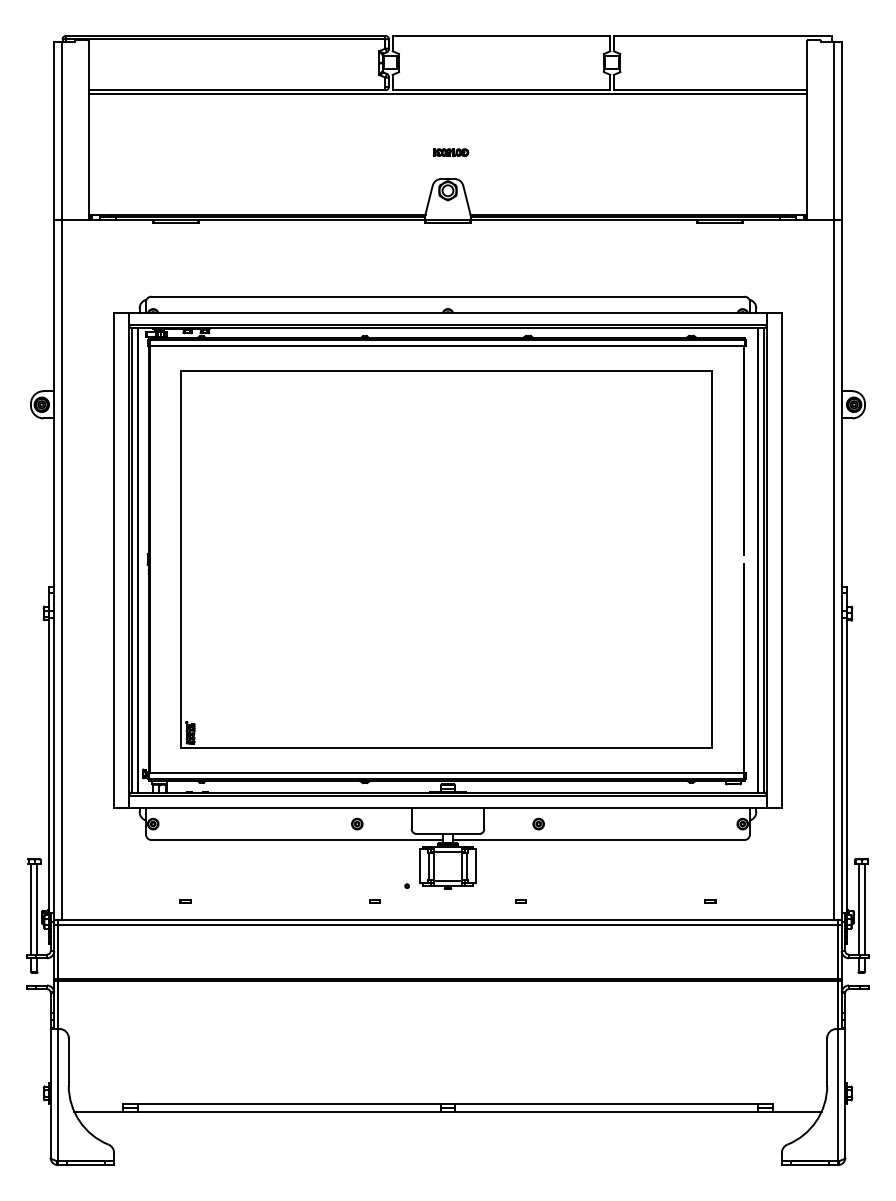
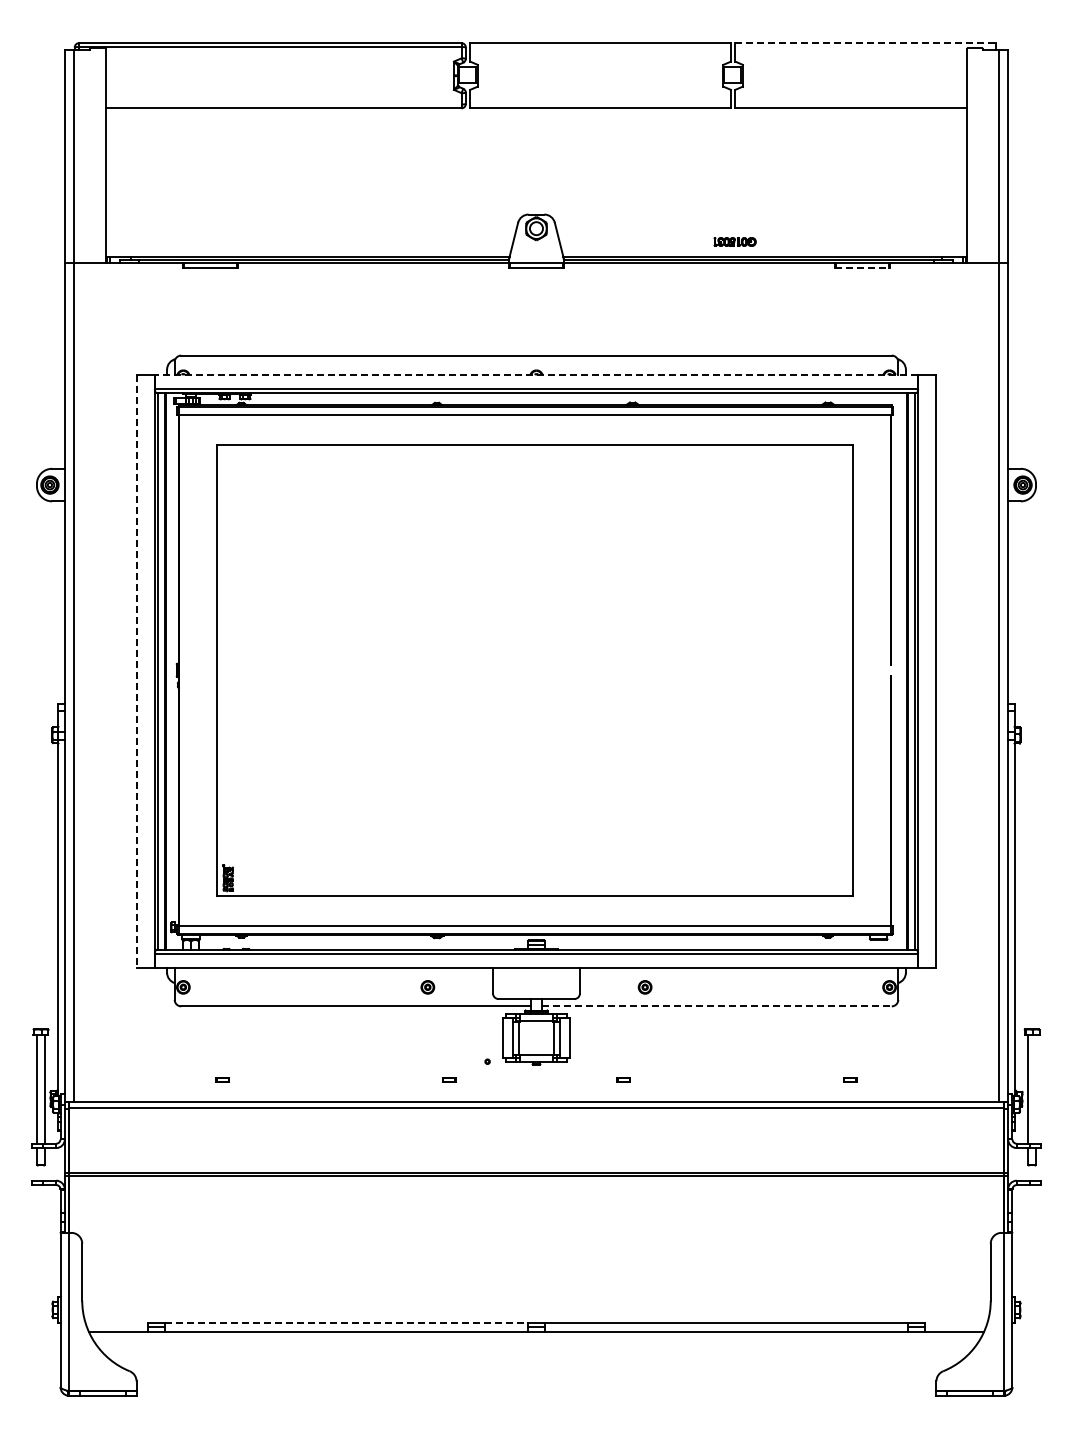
line: (723, 36) -> (866, 43), solid -> dashed
line: (448, 93) -> (536, 112), removed
part: (450, 152) -> (734, 241), moved
line: (720, 223) -> (862, 267), solid -> dashed
line: (448, 312) -> (536, 374), solid -> dashed
line: (114, 560) -> (136, 671), solid -> dashed
line: (598, 840) -> (716, 1006), solid -> dashed
line: (864, 909) -> (1035, 1089), removed
line: (289, 1104) -> (346, 1323), solid -> dashed

